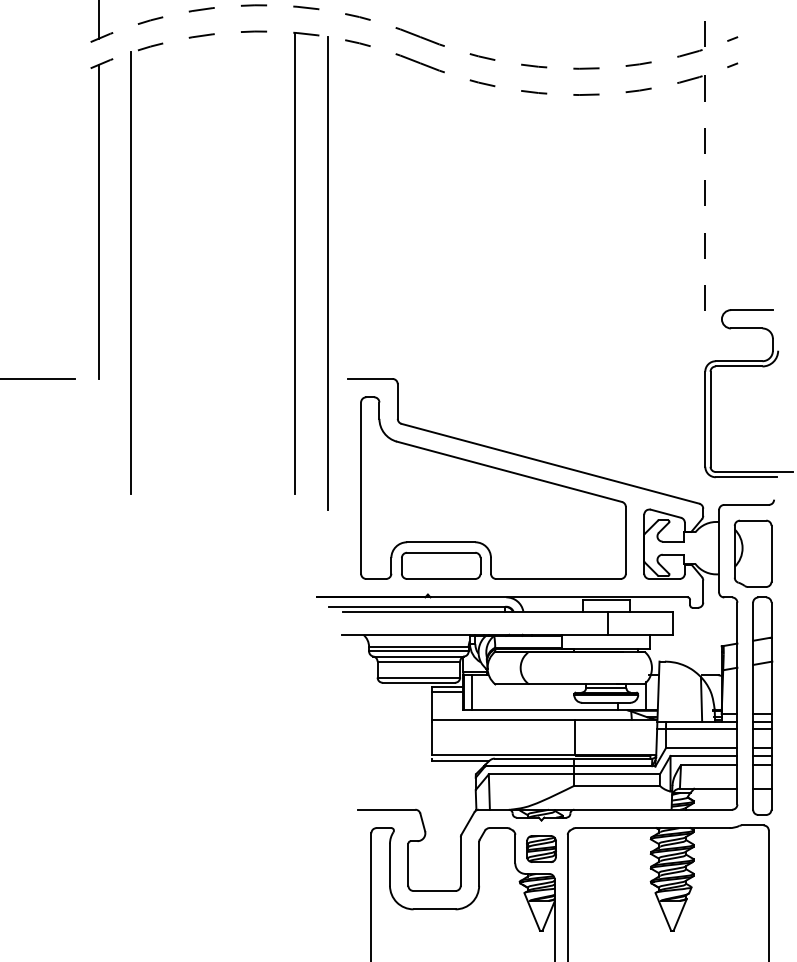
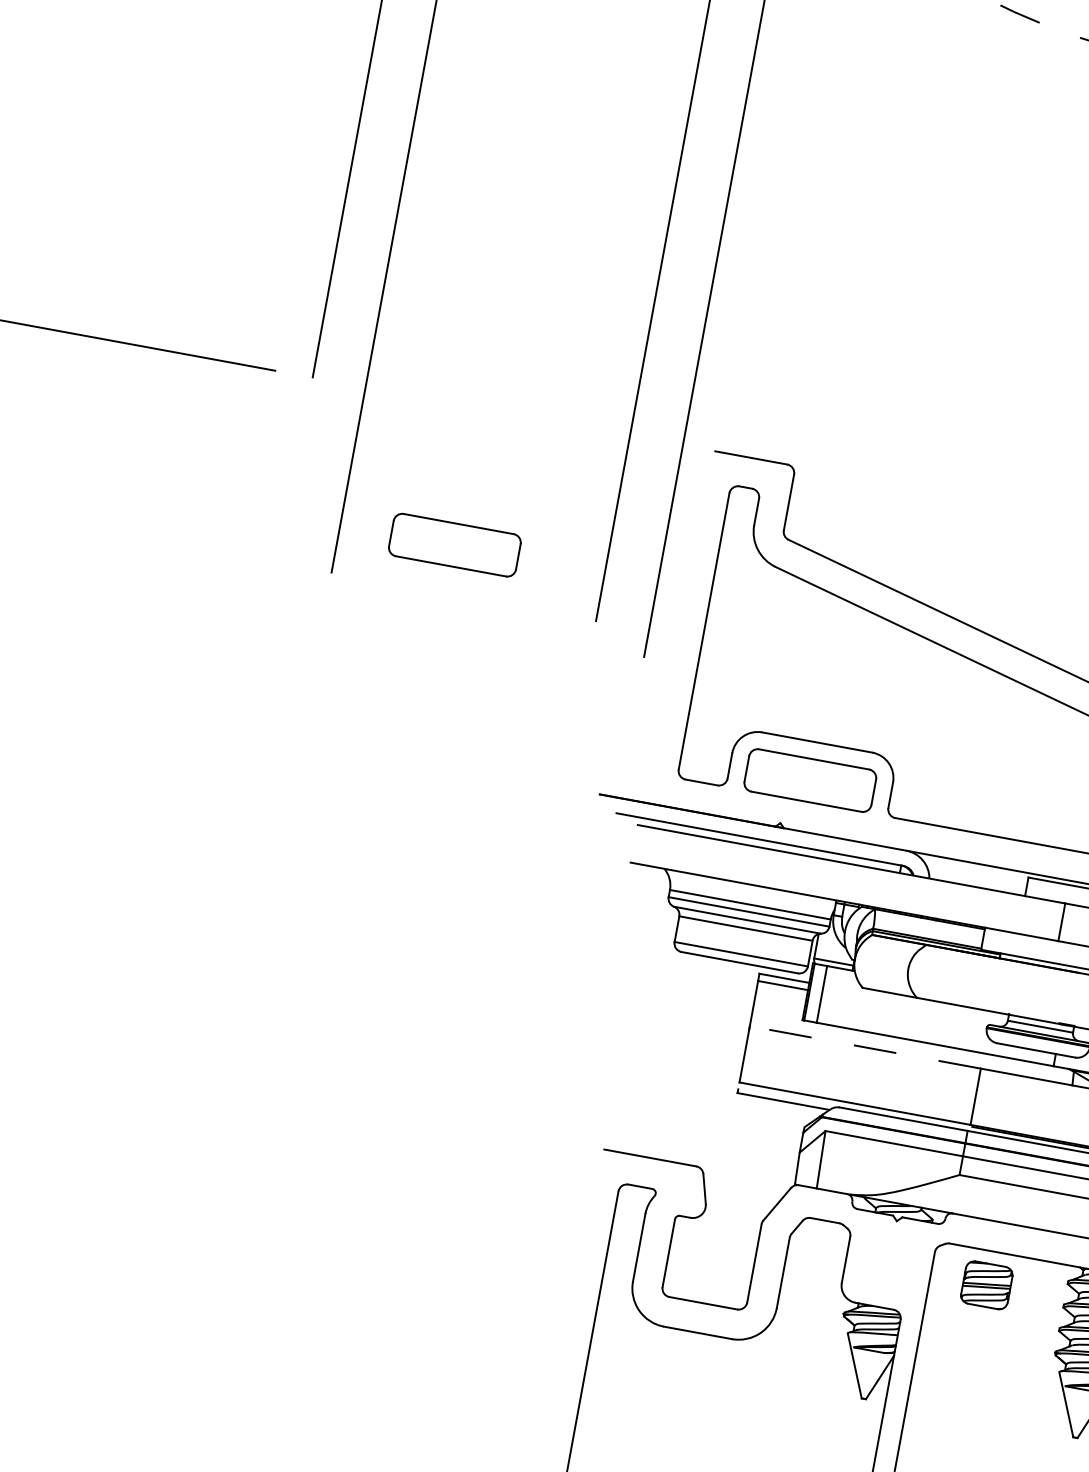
part: (202, 463) -> (455, 544), added
line: (503, 719) -> (865, 1046), solid -> dashed
part: (541, 848) -> (986, 1284), moved

